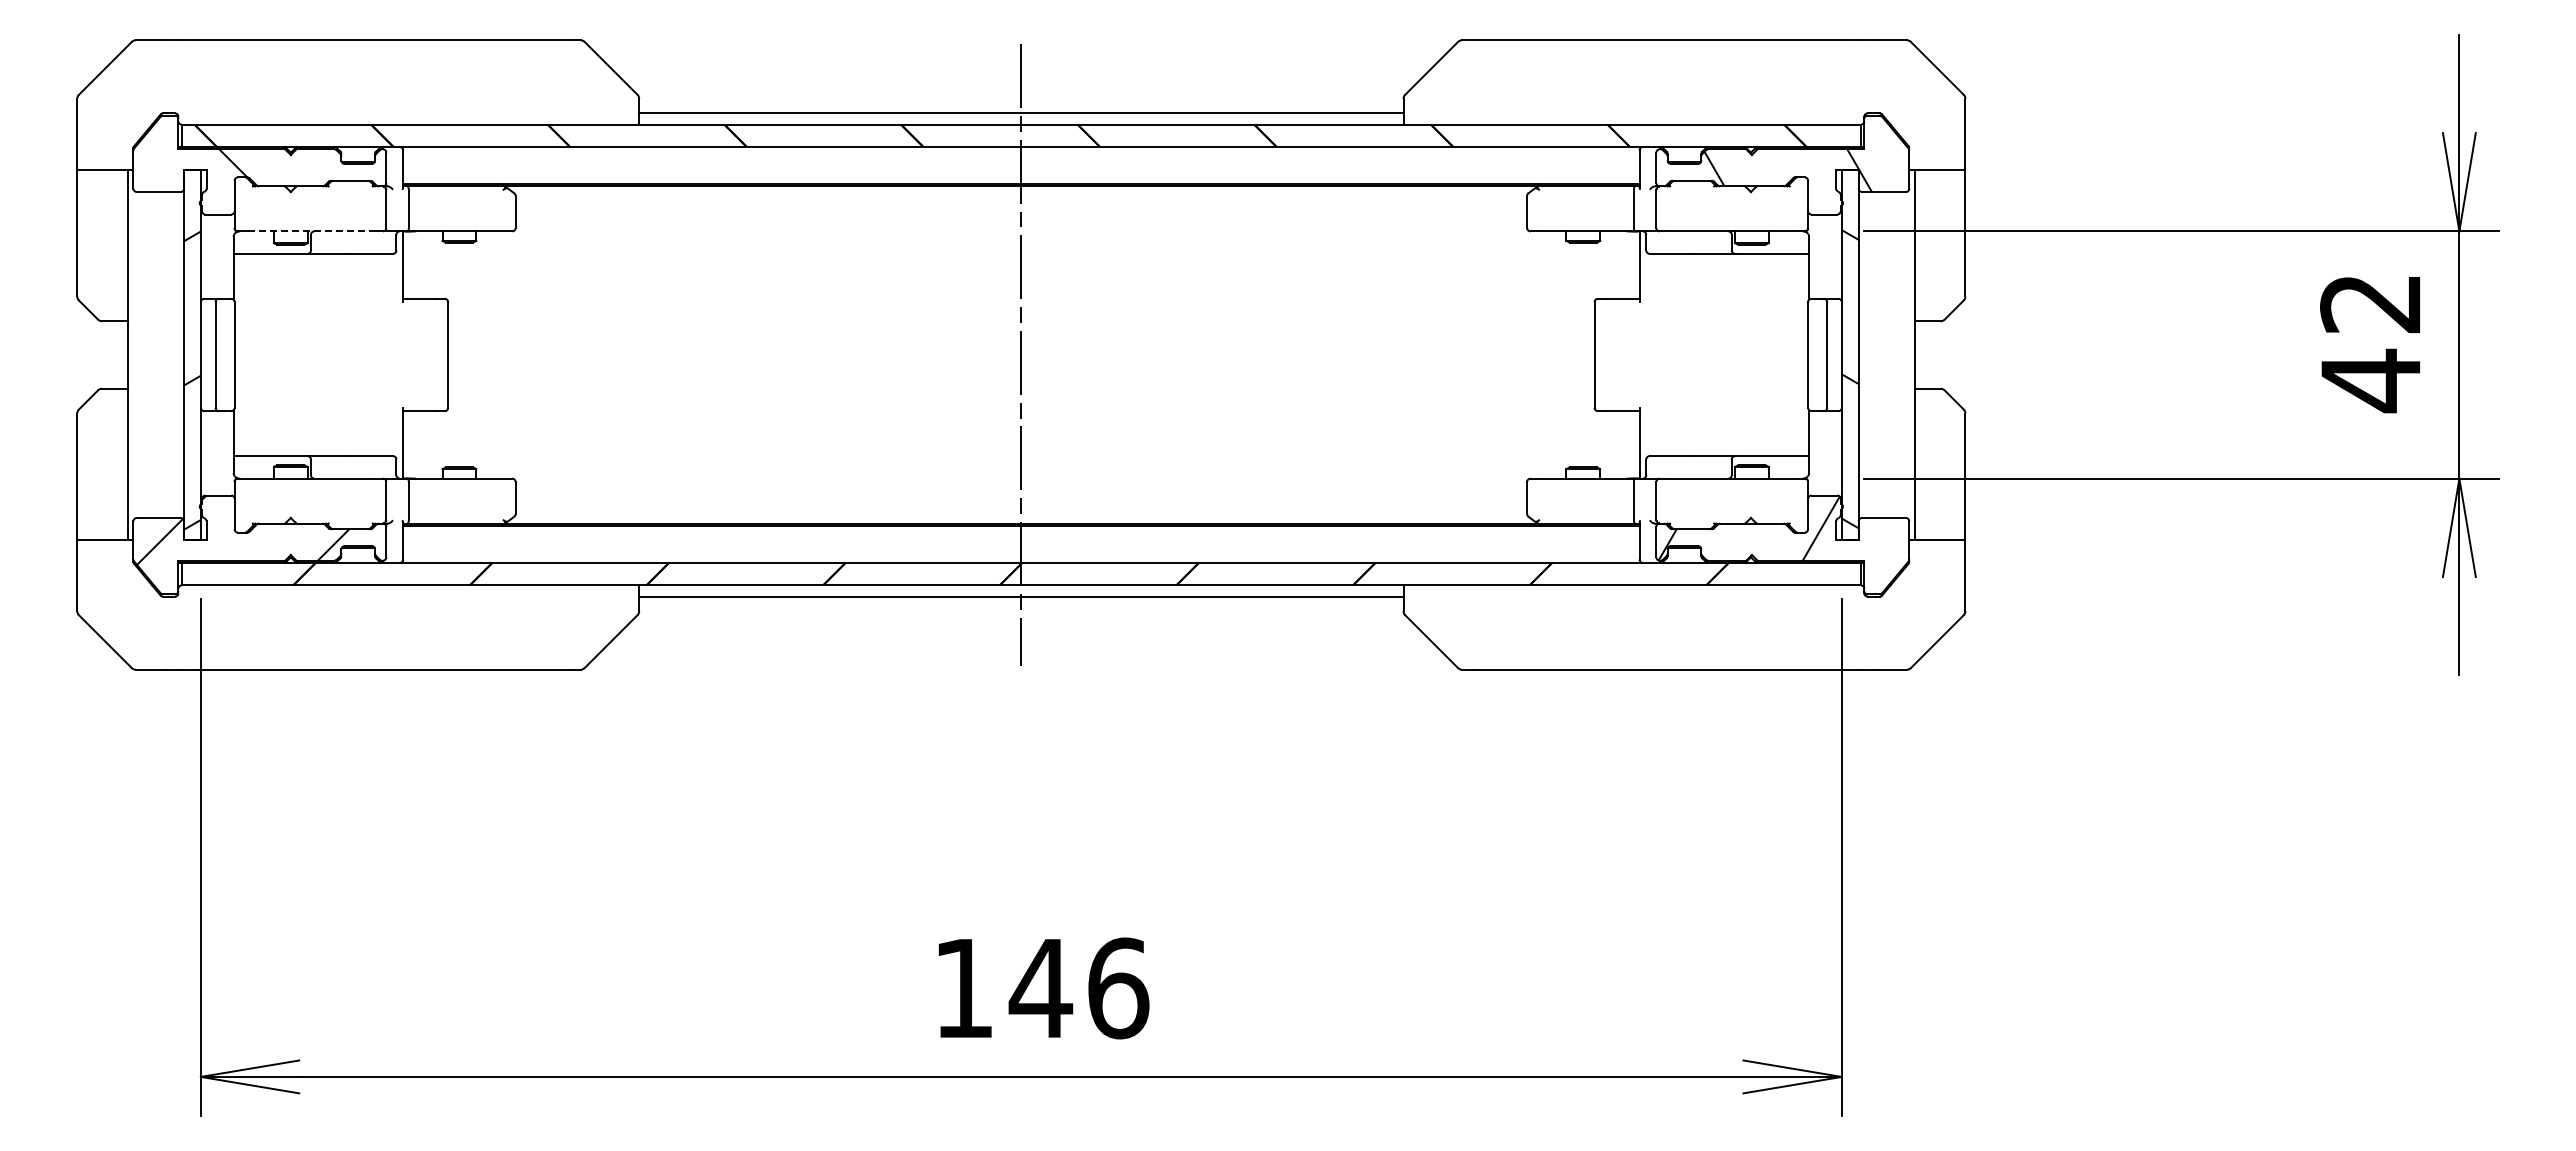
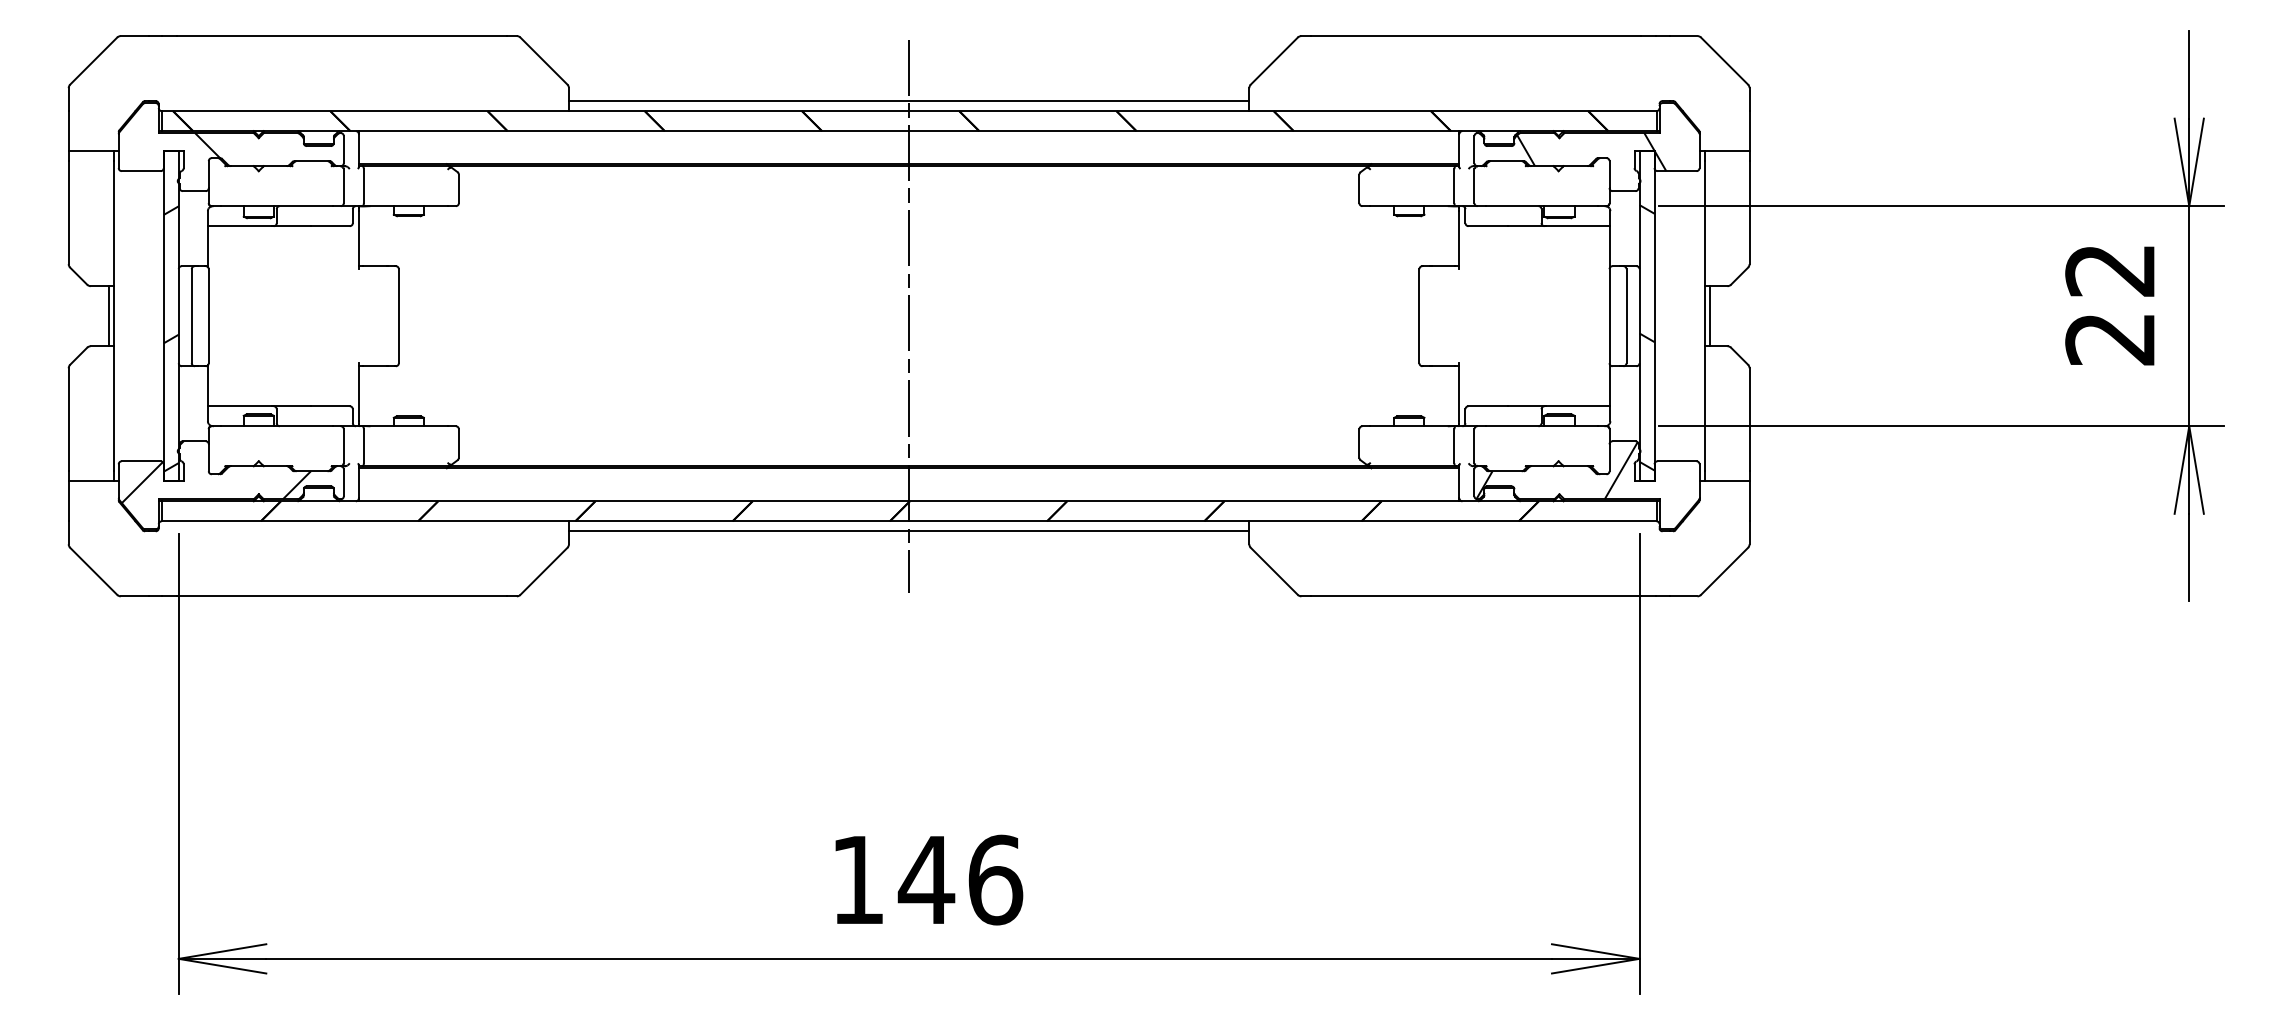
line: (310, 231) -> (276, 206), dashed -> solid
line: (122, 354) -> (108, 315), added
line: (1920, 354) -> (1709, 315), added
text: (2370, 380) -> (2110, 338), 42 -> 22

